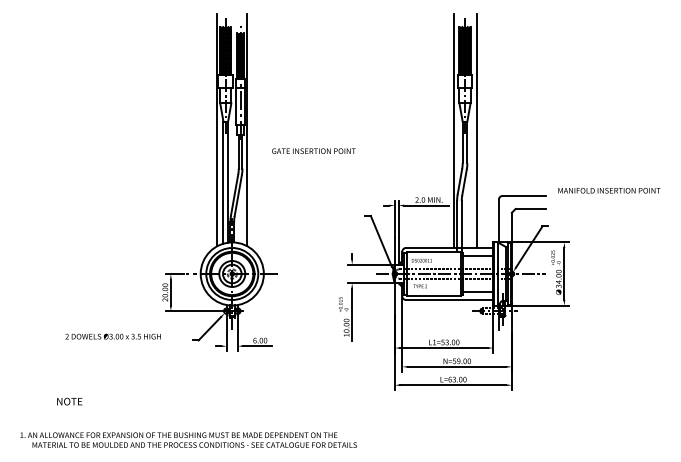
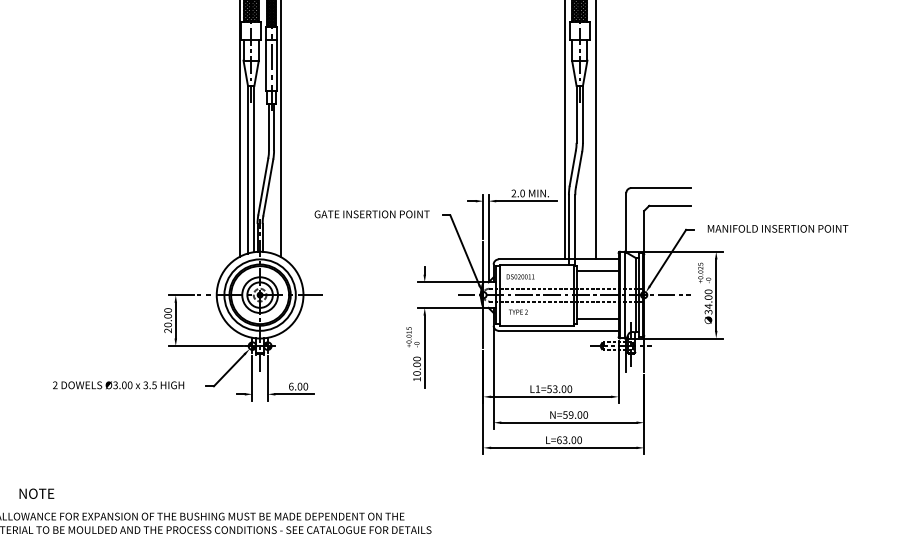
text: (313, 150) -> (371, 213), moved
text: (609, 190) -> (778, 228), moved
text: (112, 336) -> (117, 385), moved
text: (69, 401) -> (36, 493), moved

